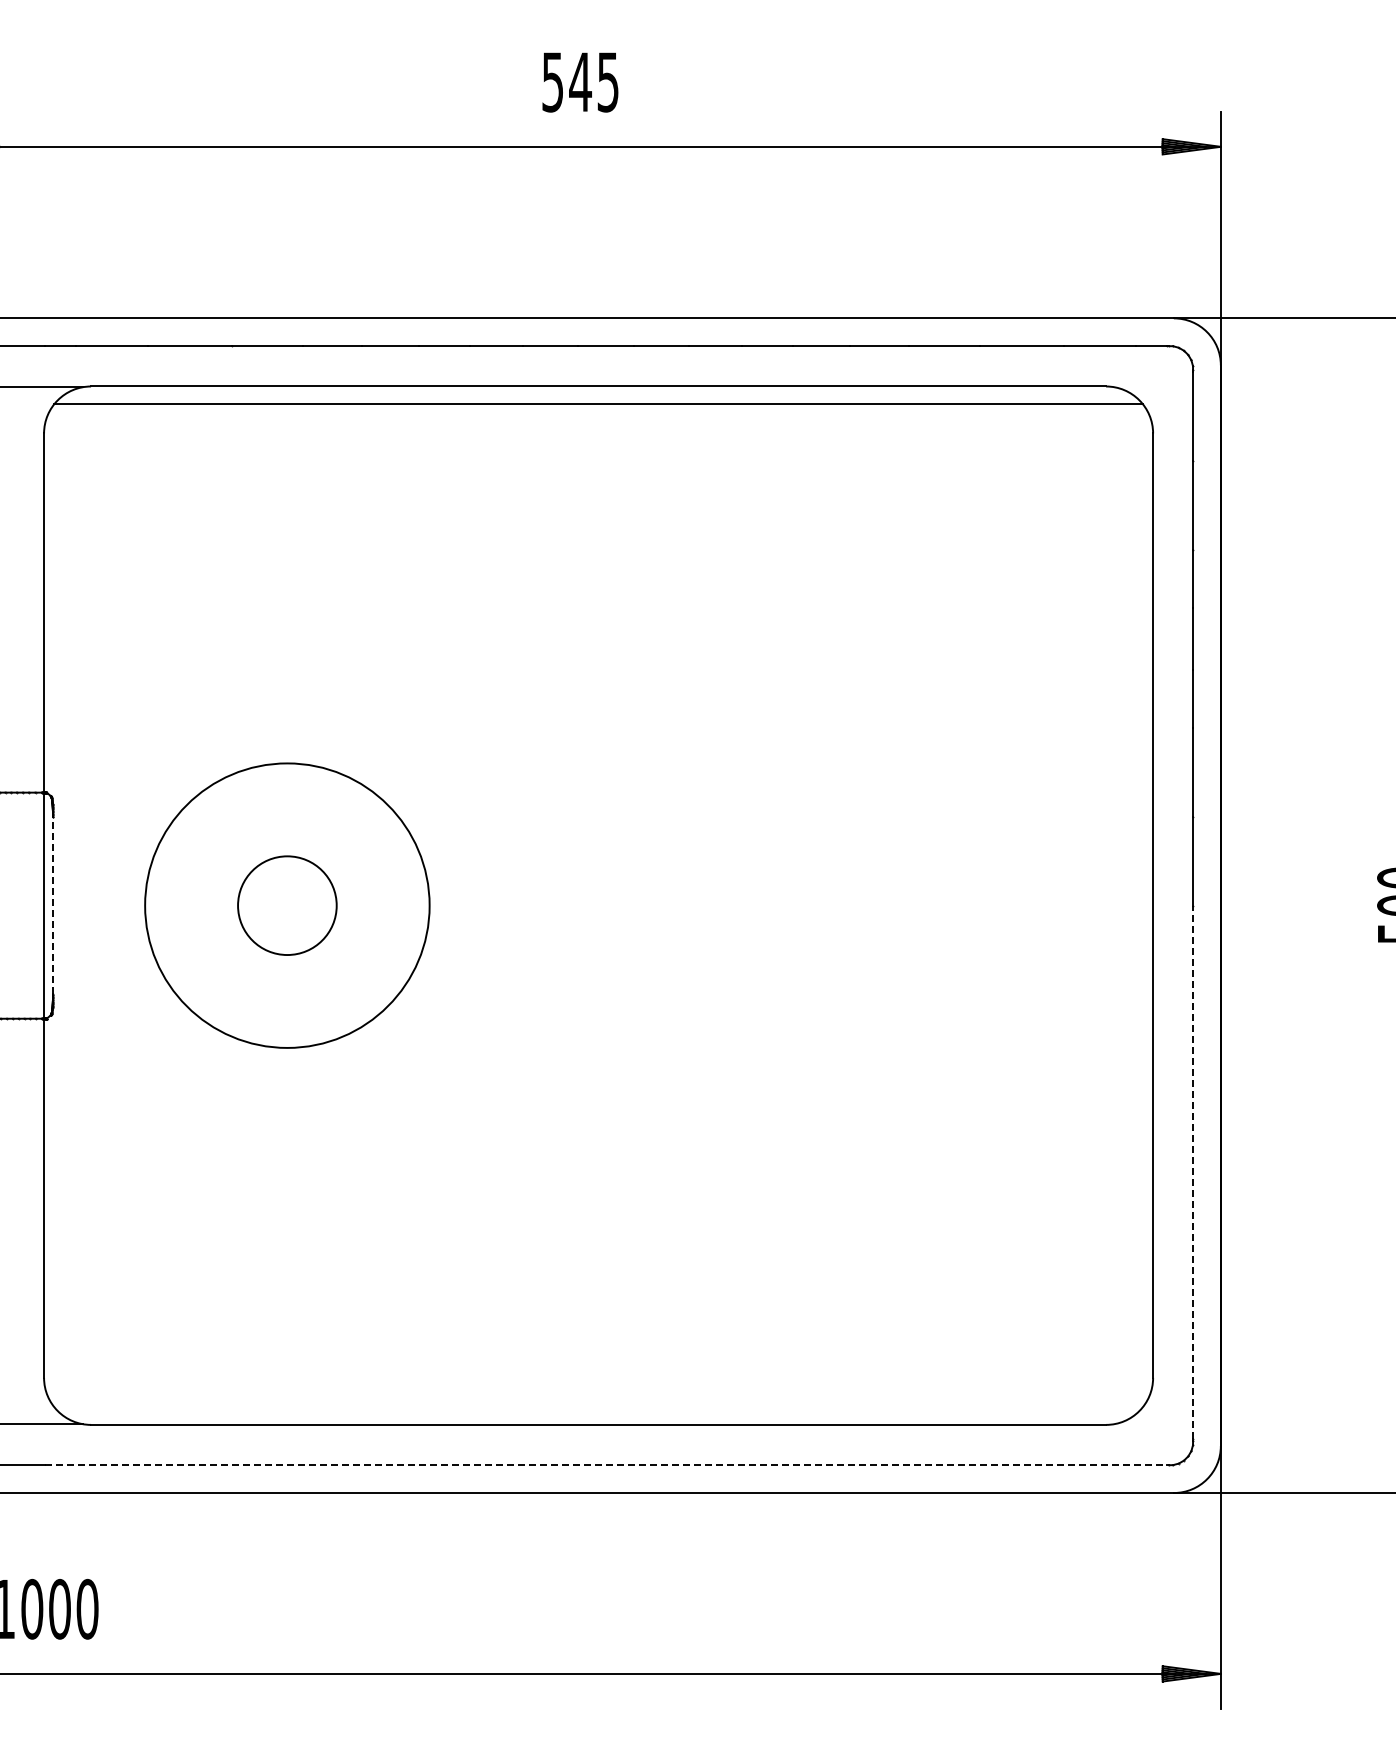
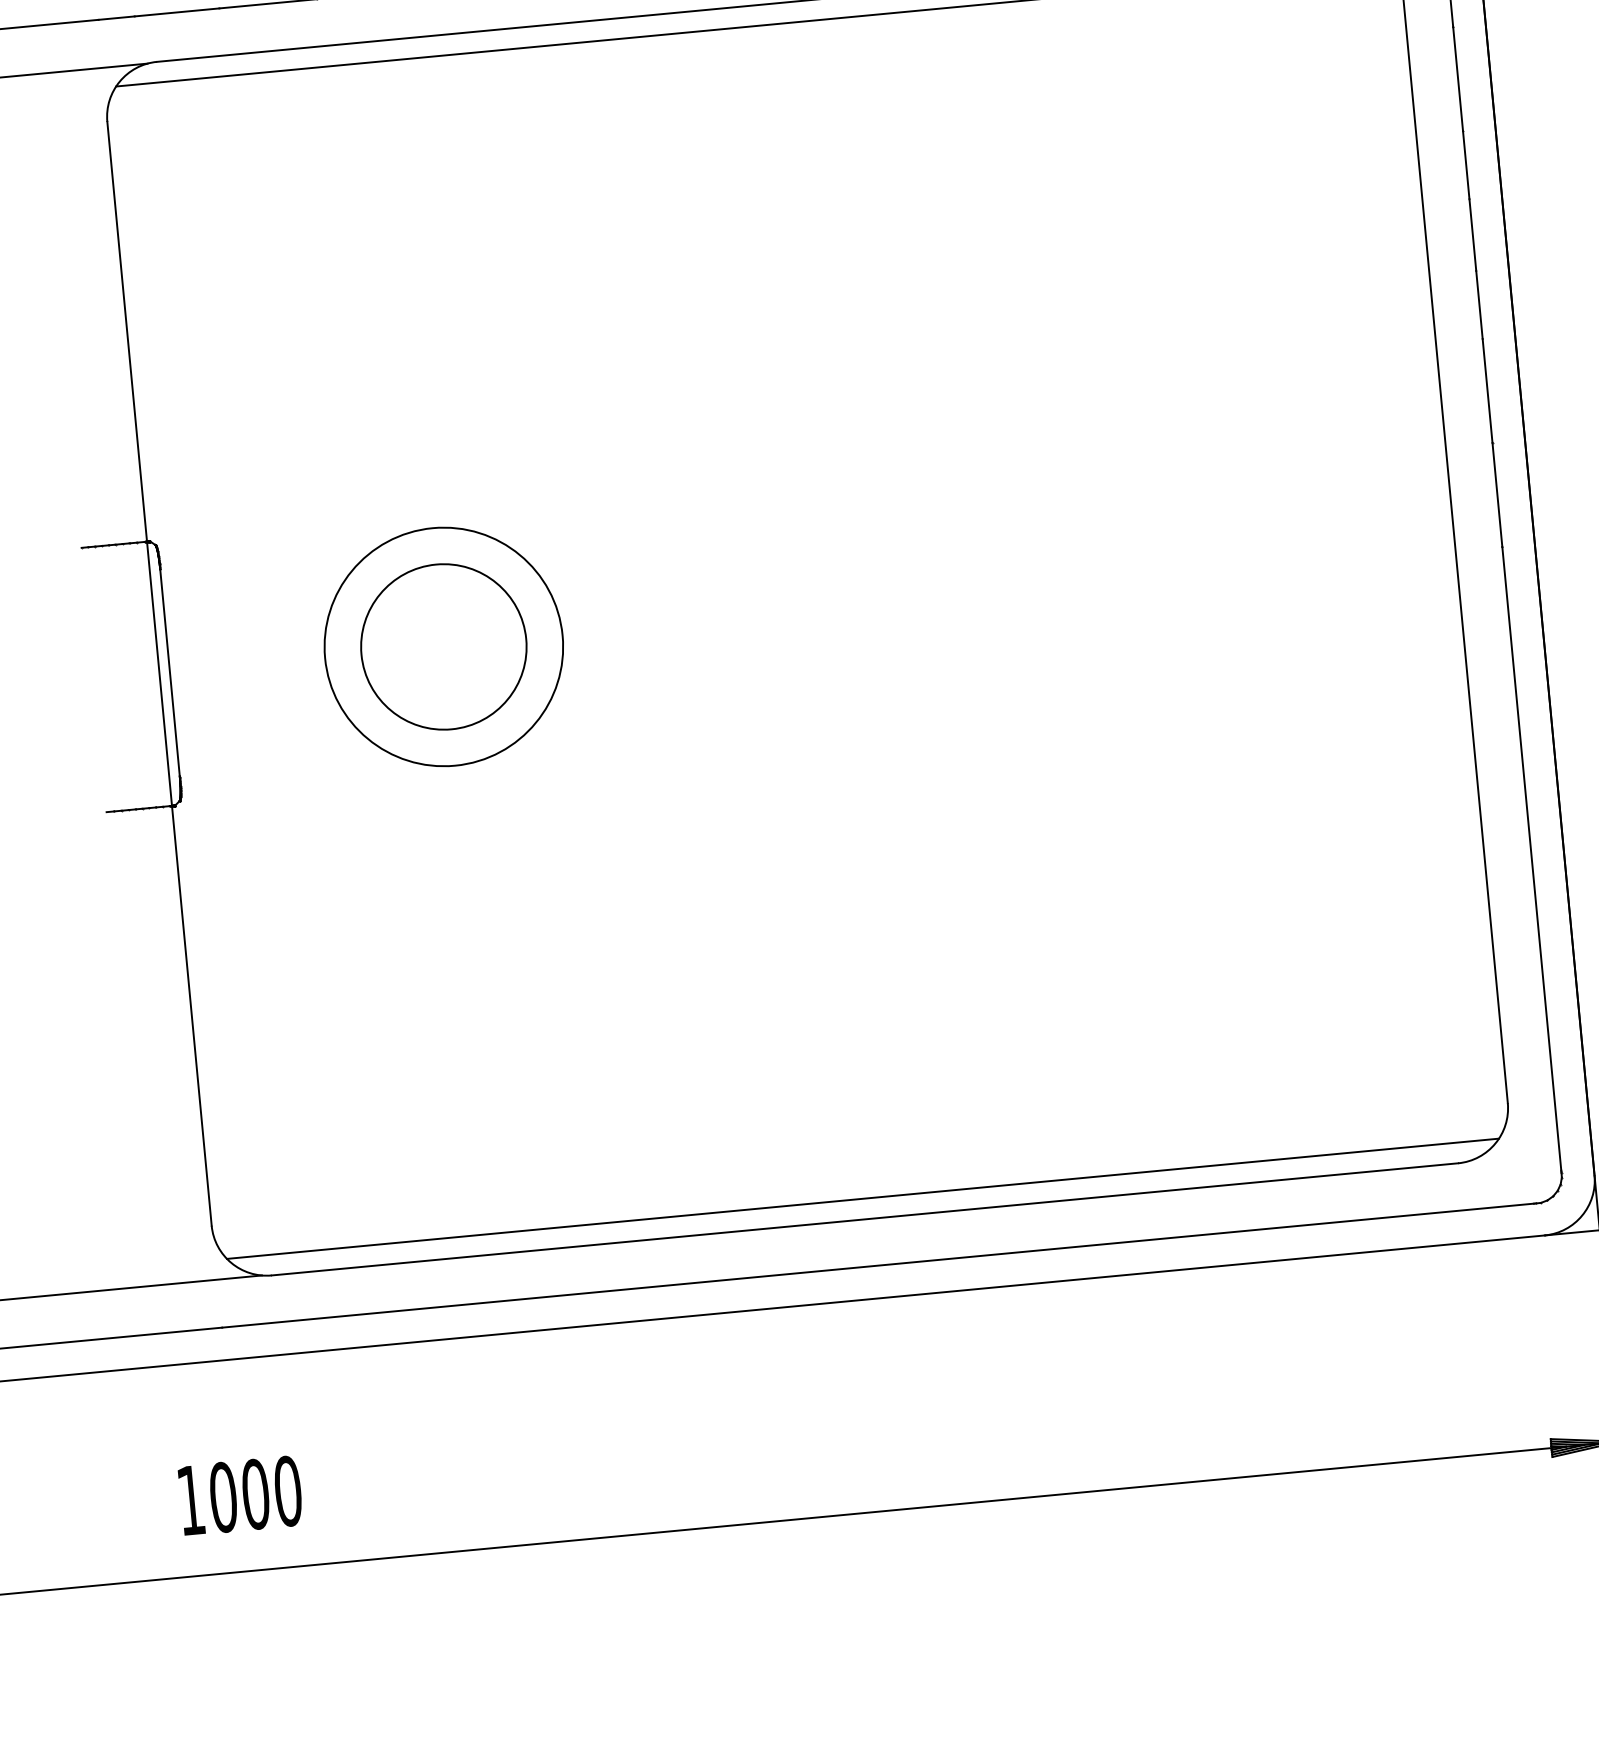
line: (53, 905) -> (170, 672), dashed -> solid
circle: (286, 905) -> (442, 646), size x1.43
circle: (287, 905) -> (443, 646), size x0.71
line: (1193, 1172) -> (1532, 858), dashed -> solid
line: (598, 1407) -> (862, 1199), added
line: (606, 1465) -> (878, 1265), dashed -> solid

